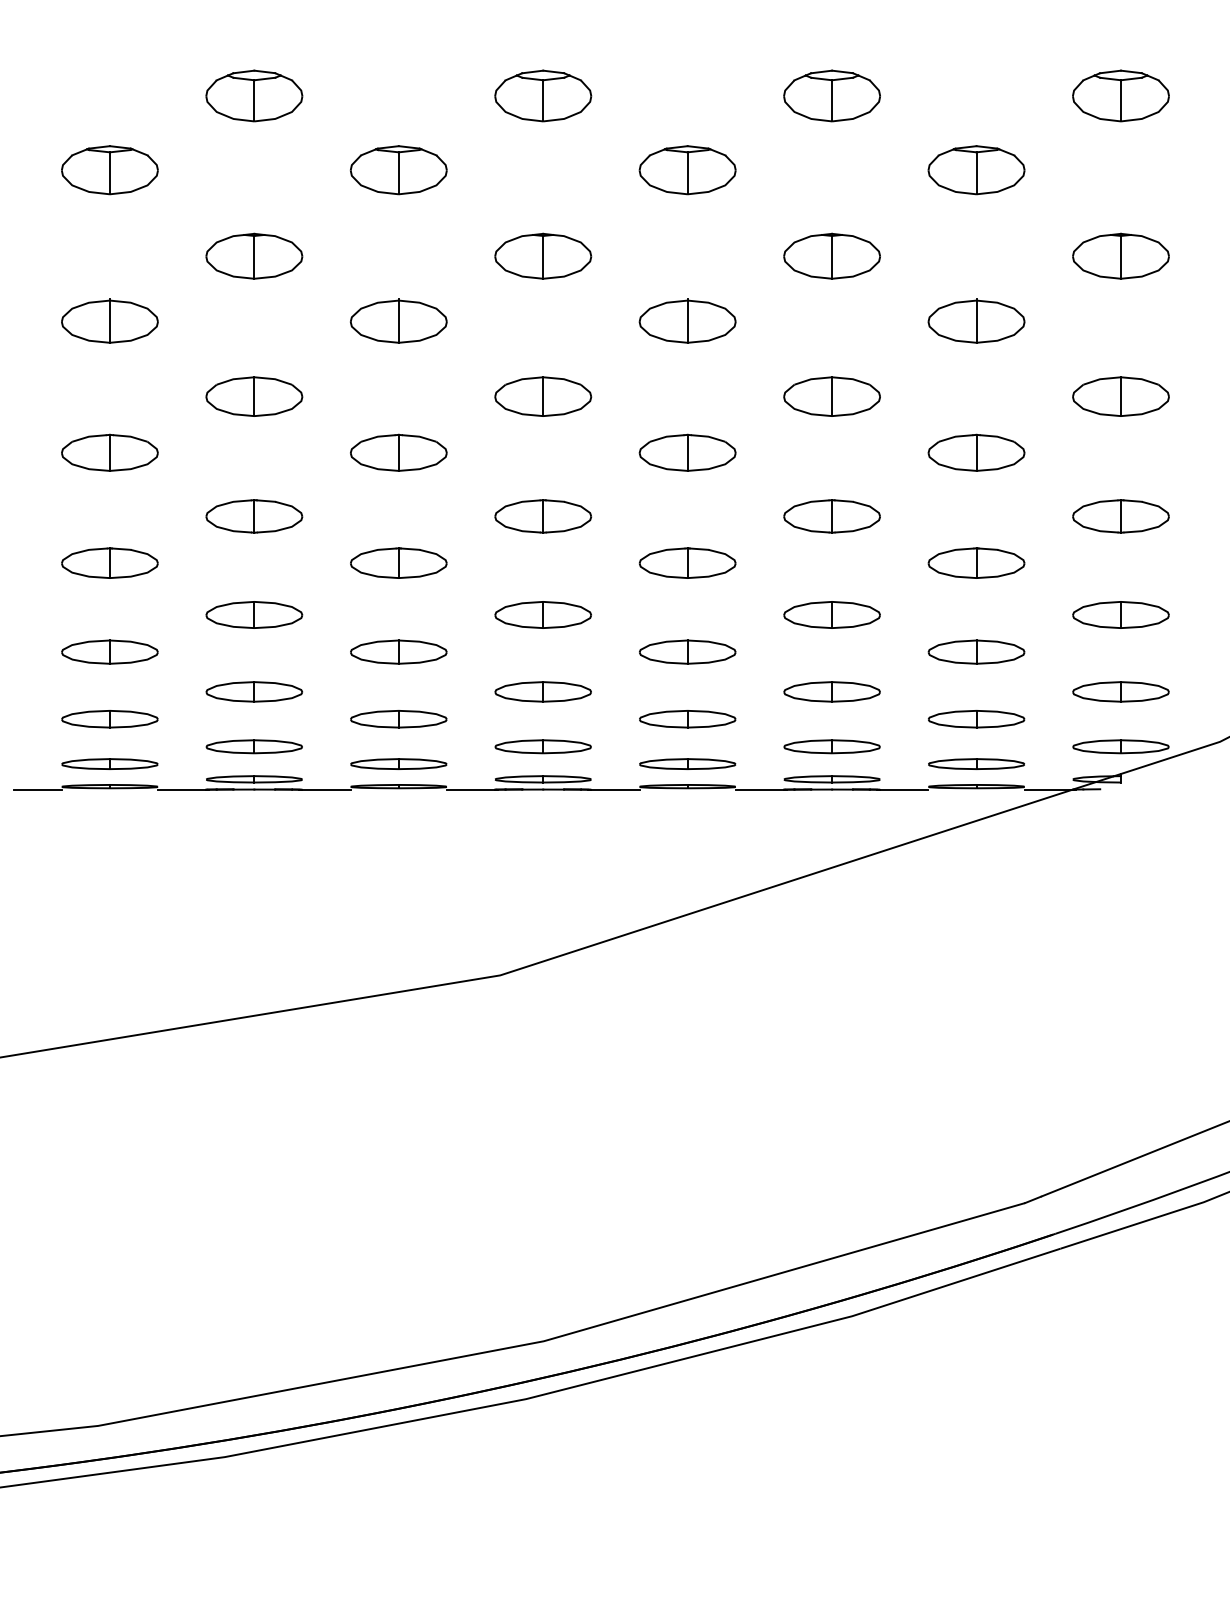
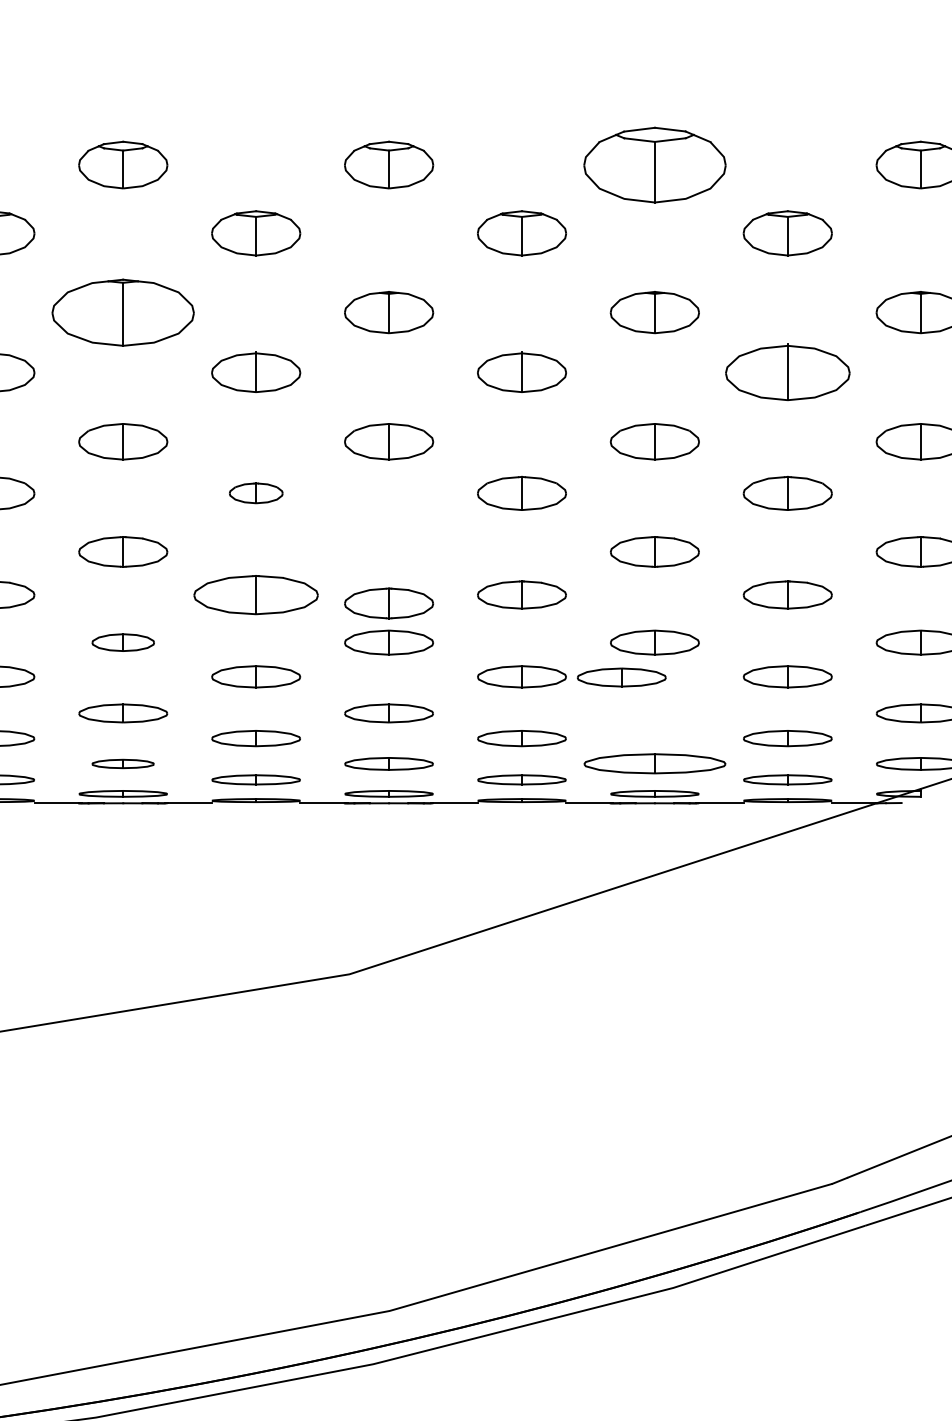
part: (831, 95) -> (654, 164), size x1.6
part: (254, 255) -> (123, 311), size x1.6
part: (976, 320) -> (787, 371), size x1.4
part: (398, 452) -> (255, 493), size x0.6
part: (542, 516) -> (388, 603), moved
part: (398, 562) -> (255, 594), size x1.4
part: (254, 614) -> (123, 642), size x0.7
part: (831, 691) -> (621, 677), moved
part: (253, 746) -> (122, 763), size x0.7
part: (831, 746) -> (654, 763), size x1.6

